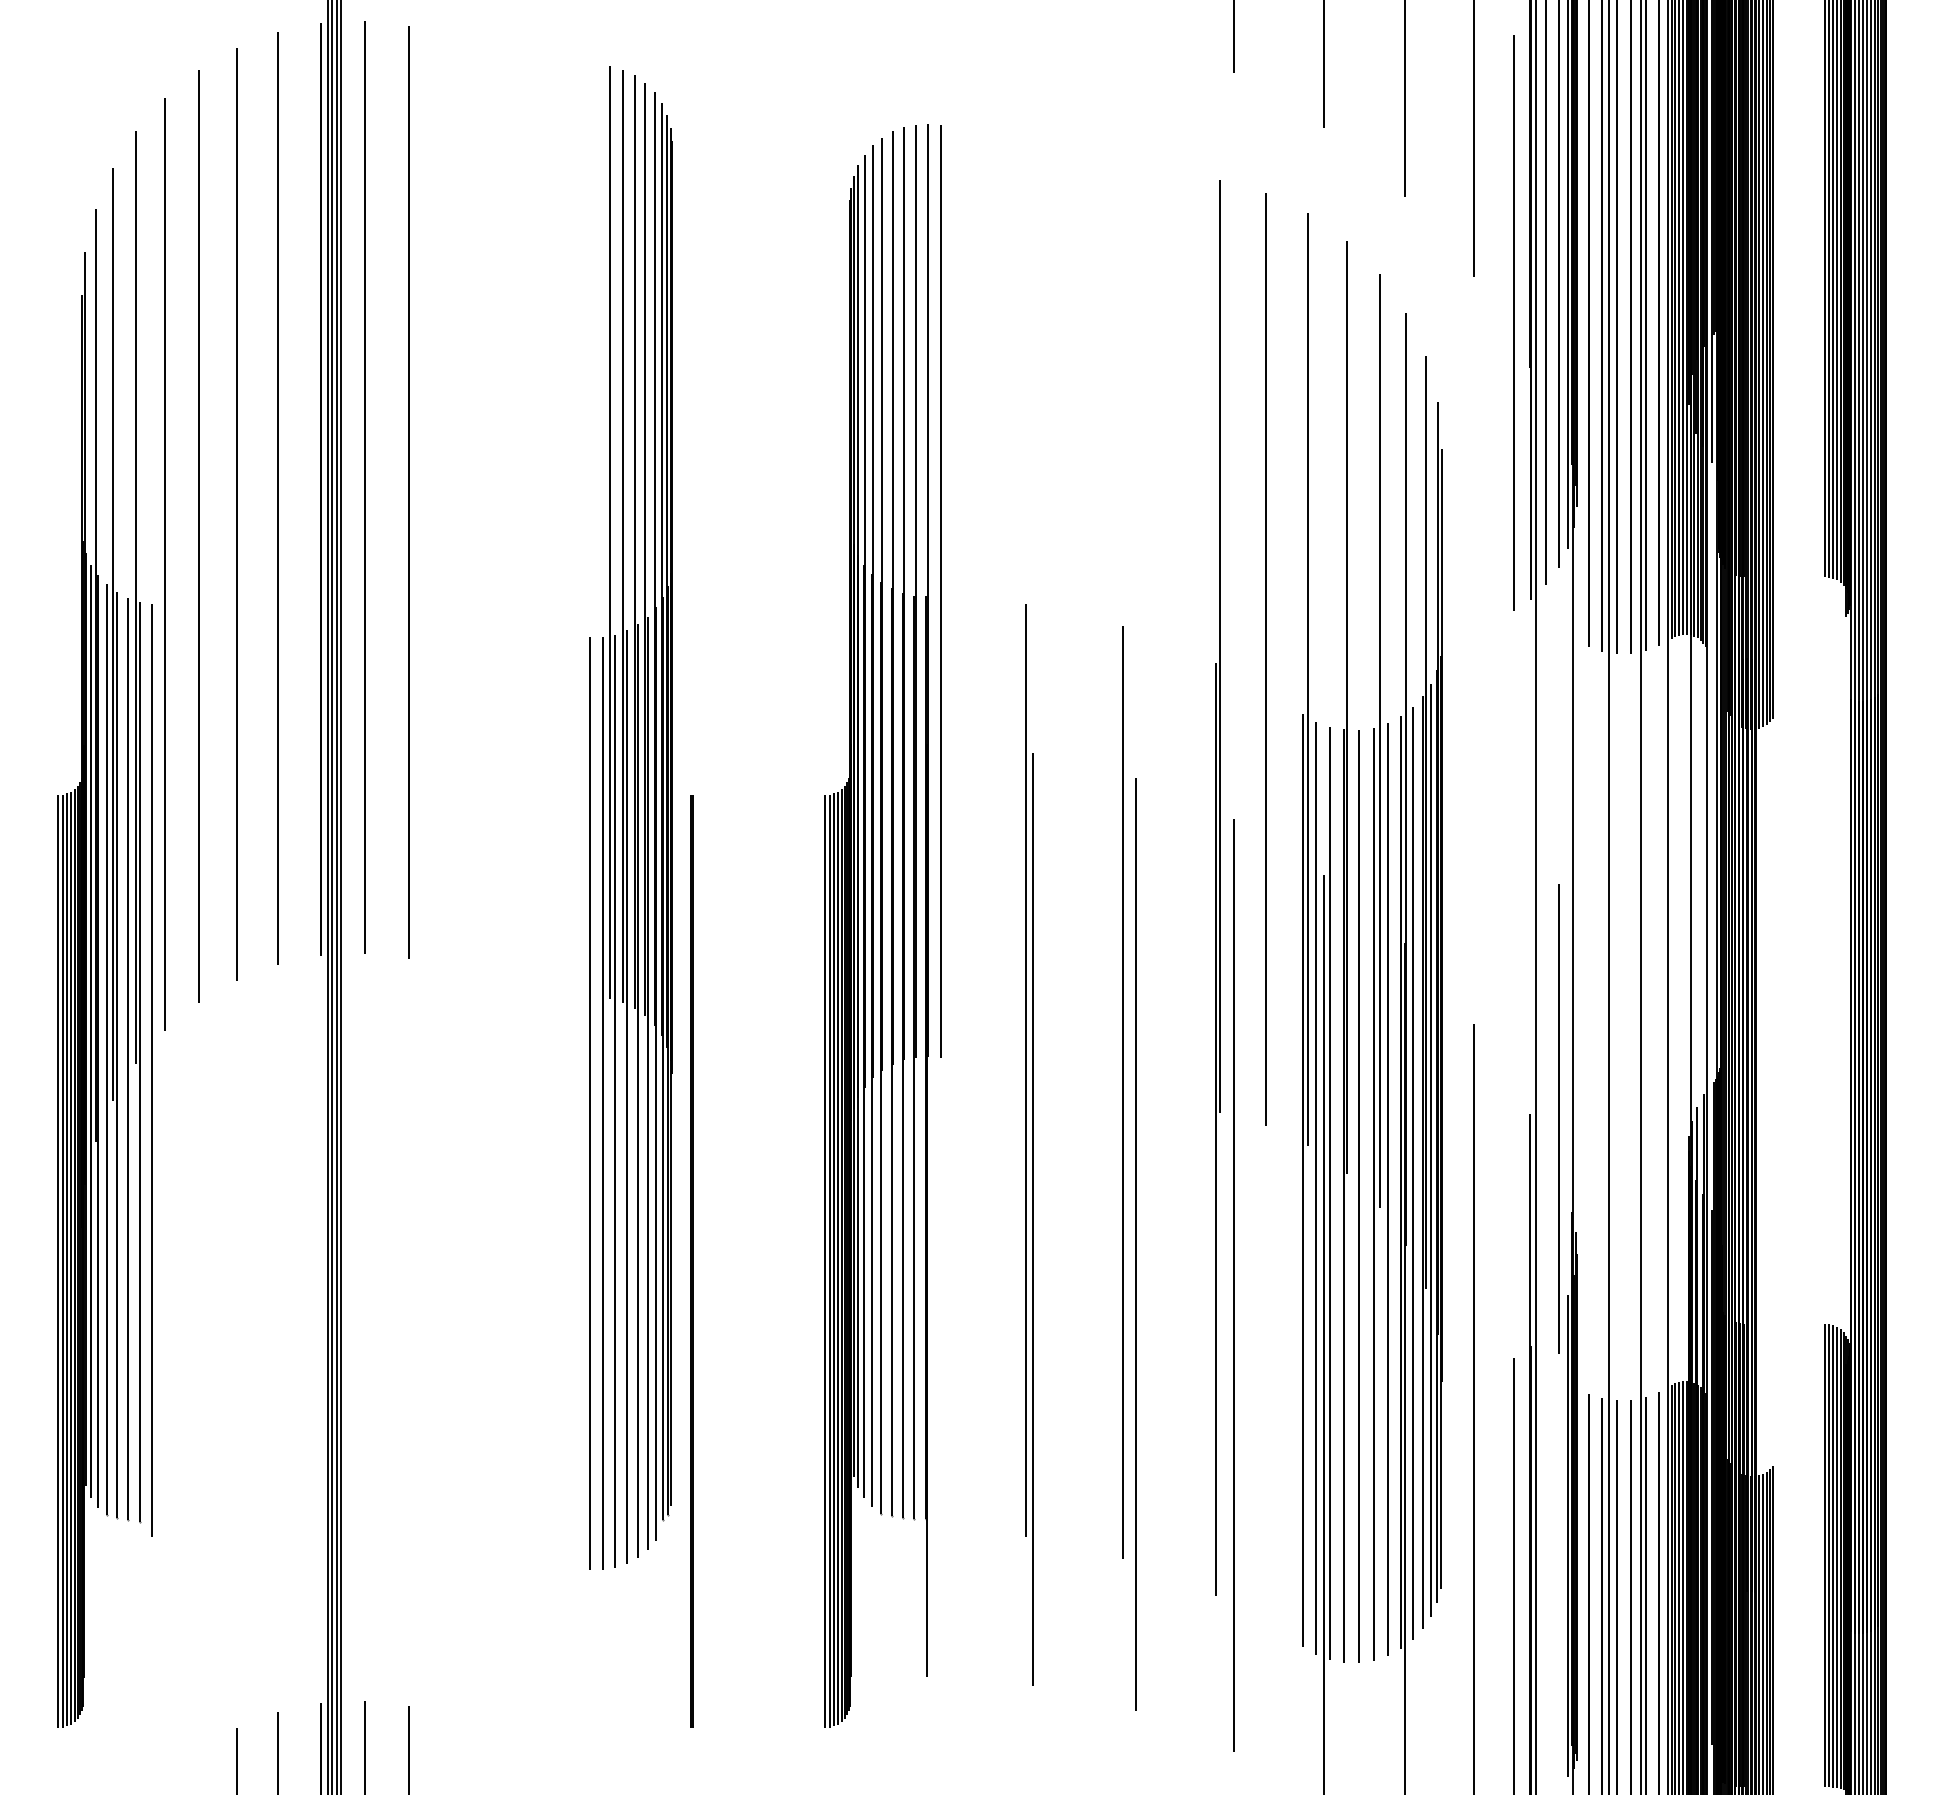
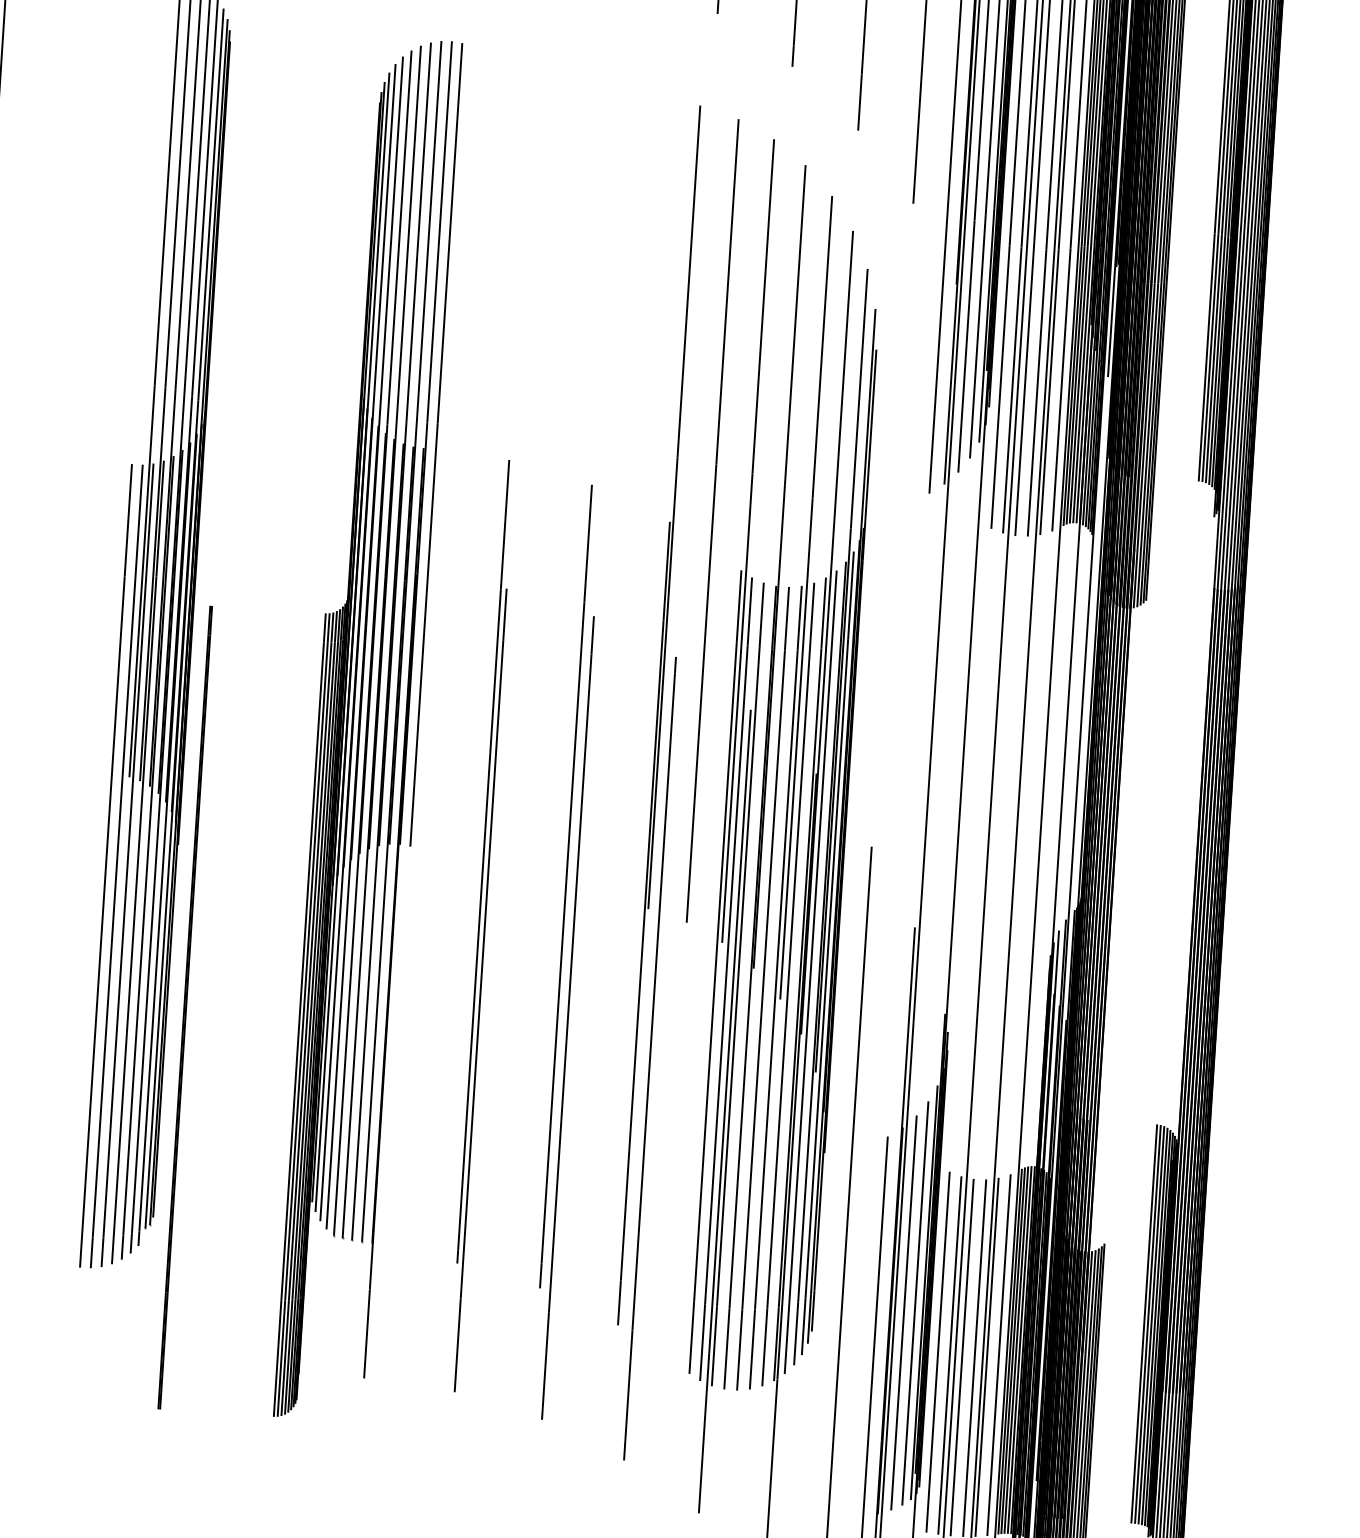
line: (1558, 1118) -> (915, 1303), moved
line: (1546, 1560) -> (904, 1312), added

